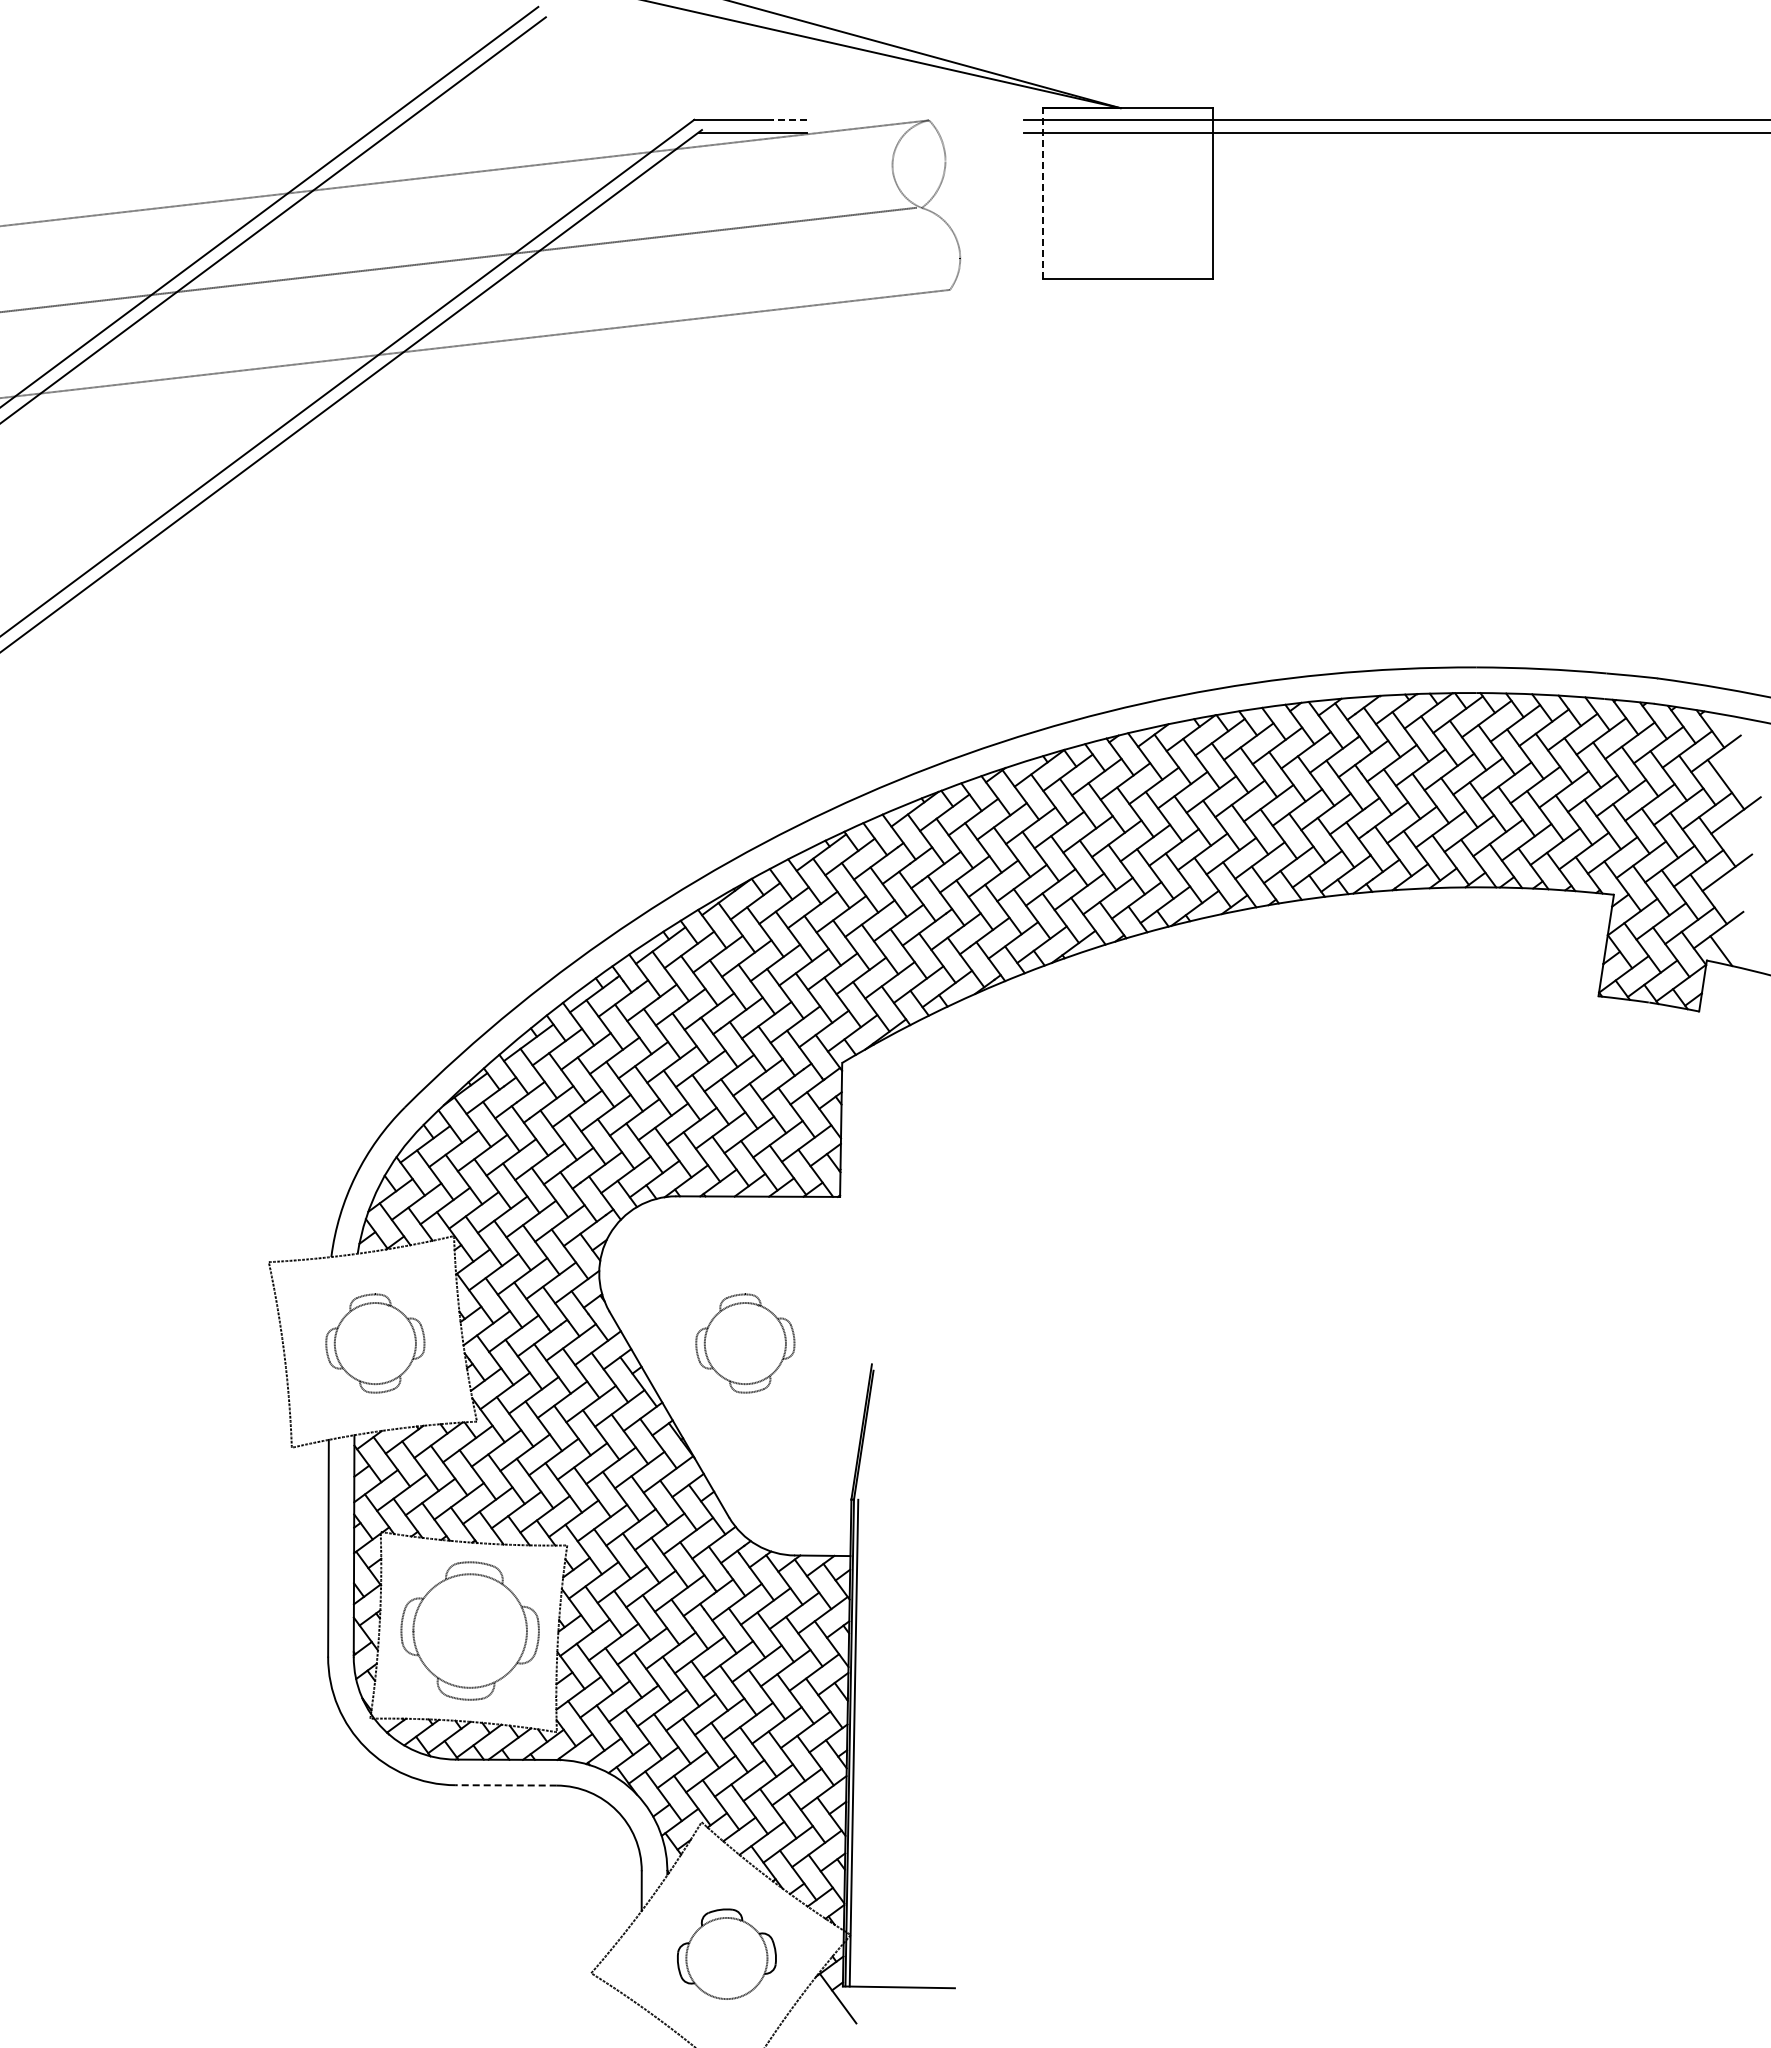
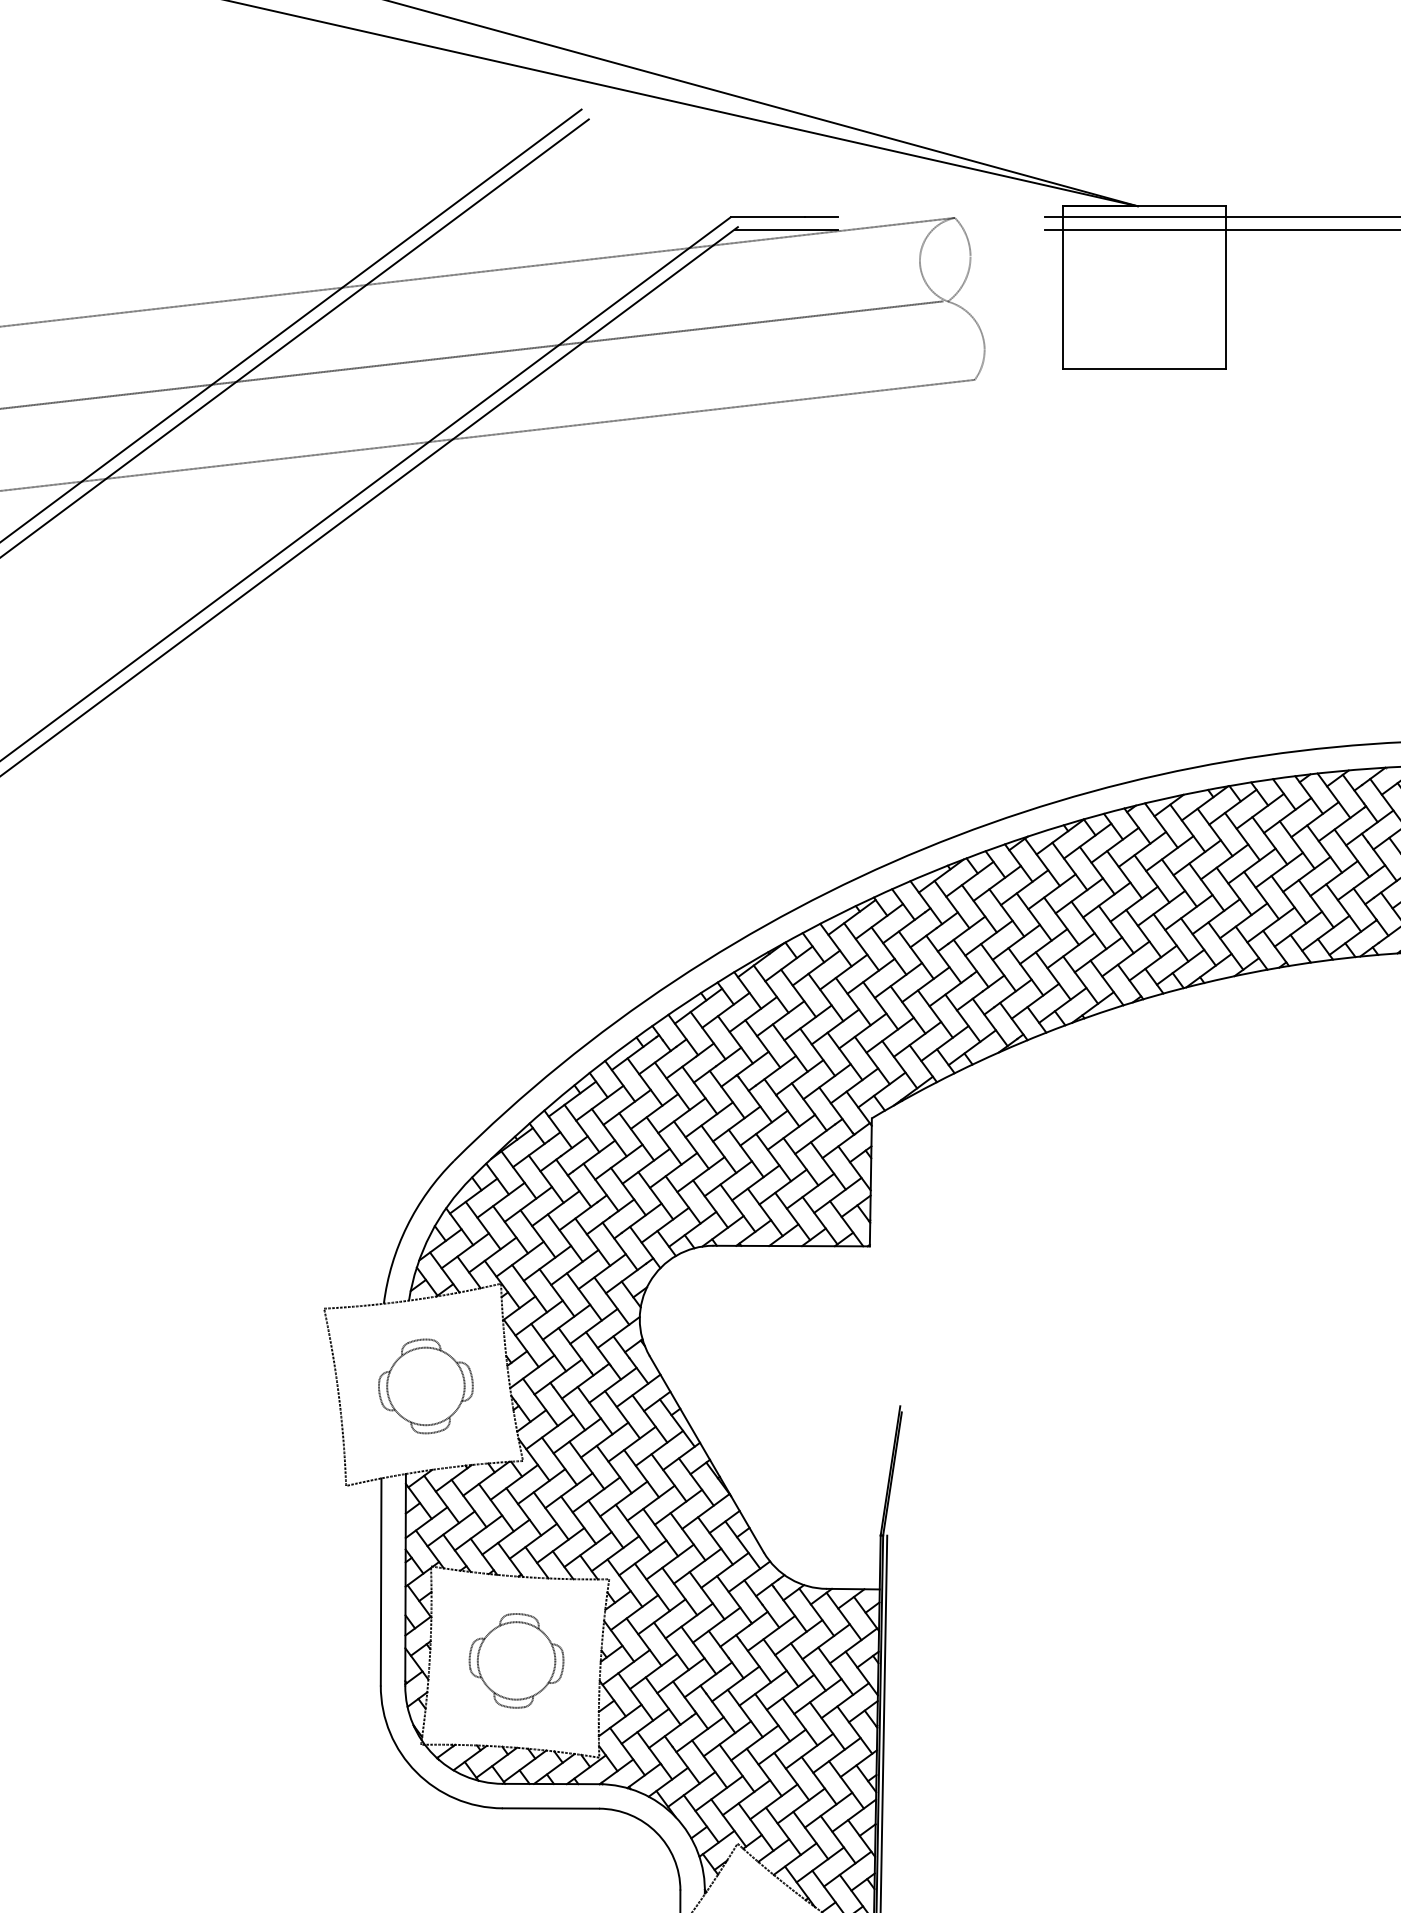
line: (789, 119) -> (821, 217), dashed -> solid
line: (1042, 192) -> (1063, 286), dashed -> solid
part: (745, 1343) -> (779, 1386), removed
part: (470, 1630) -> (516, 1660), size x0.71
line: (505, 1785) -> (550, 1808), dashed -> solid

